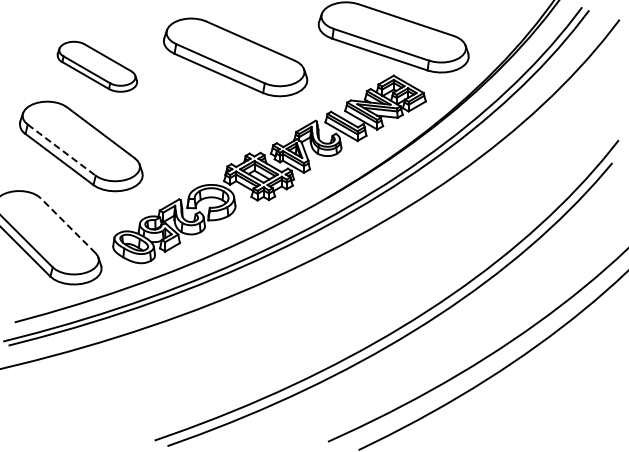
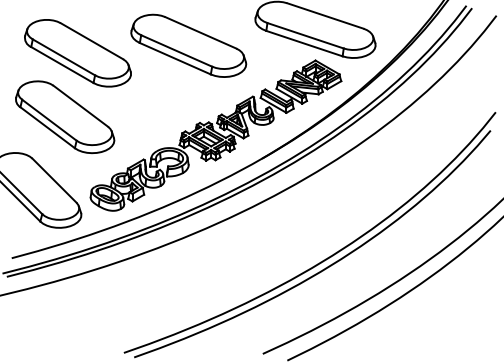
part: (97, 66) -> (78, 53), size x1.67
line: (61, 150) -> (49, 120), dashed -> solid
line: (68, 225) -> (54, 180), dashed -> solid

